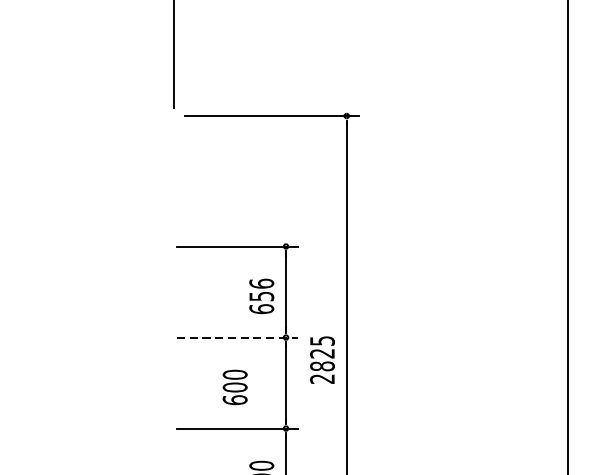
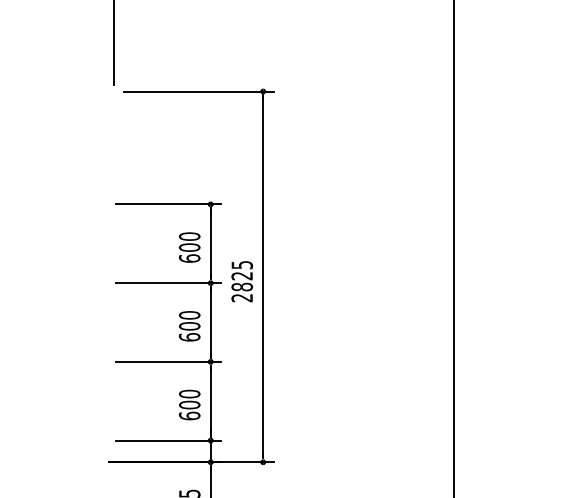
text: (261, 289) -> (189, 241), 656 -> 600
line: (238, 337) -> (169, 283), dashed -> solid
text: (321, 359) -> (241, 281), moved
text: (234, 387) -> (189, 326), moved

